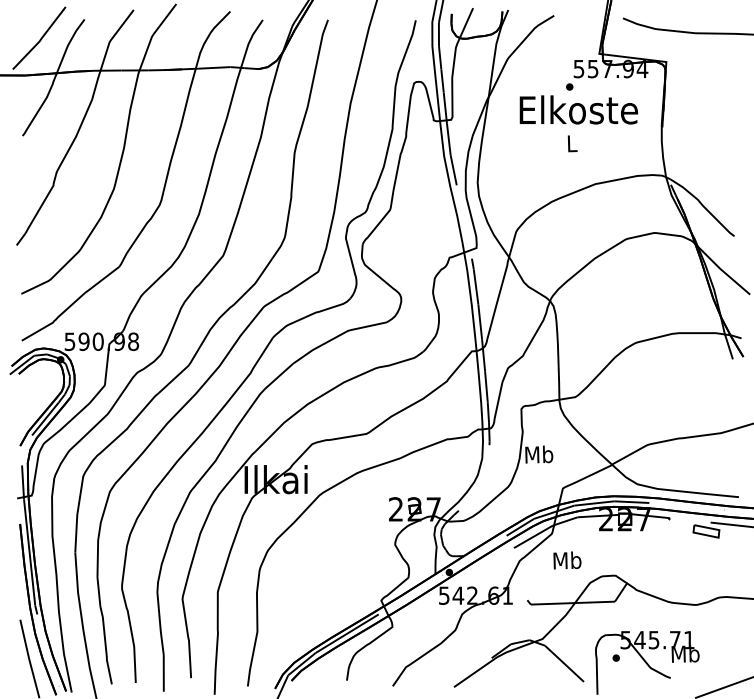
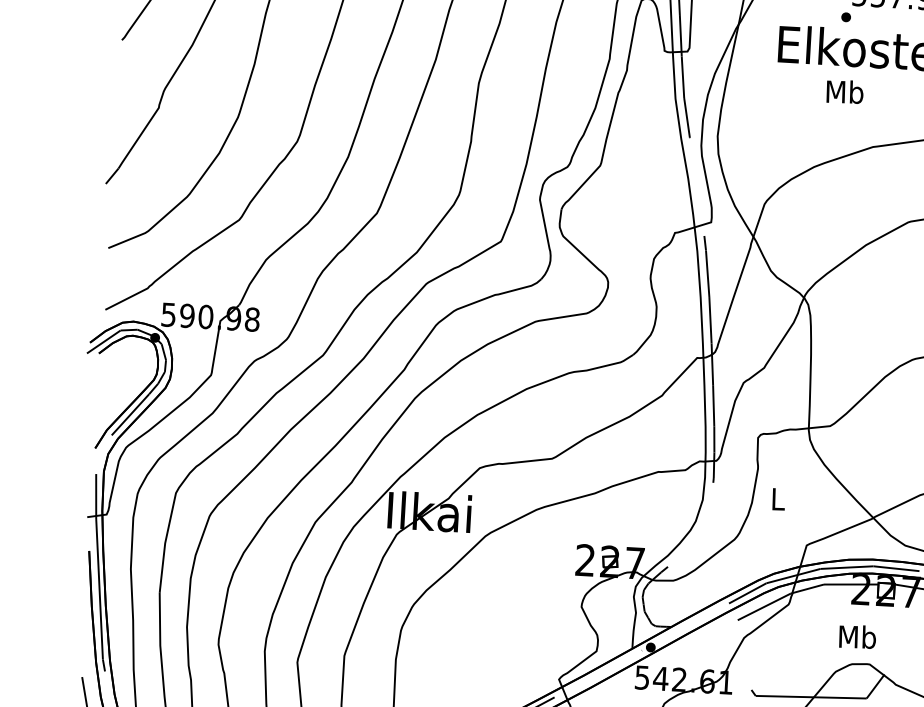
text: (572, 143) -> (845, 91), L -> Mb
text: (539, 454) -> (778, 498), Mb -> L
text: (567, 560) -> (857, 636), moved

